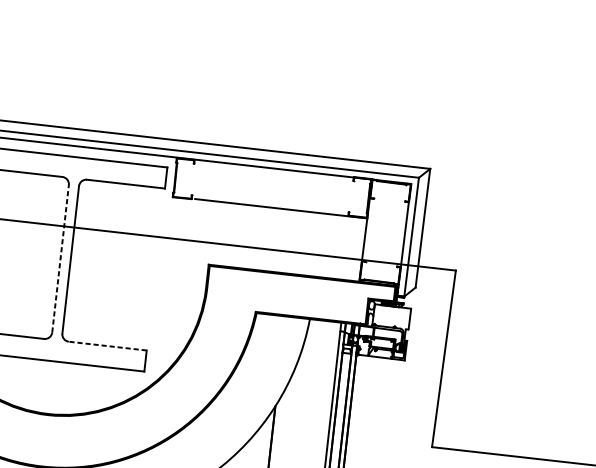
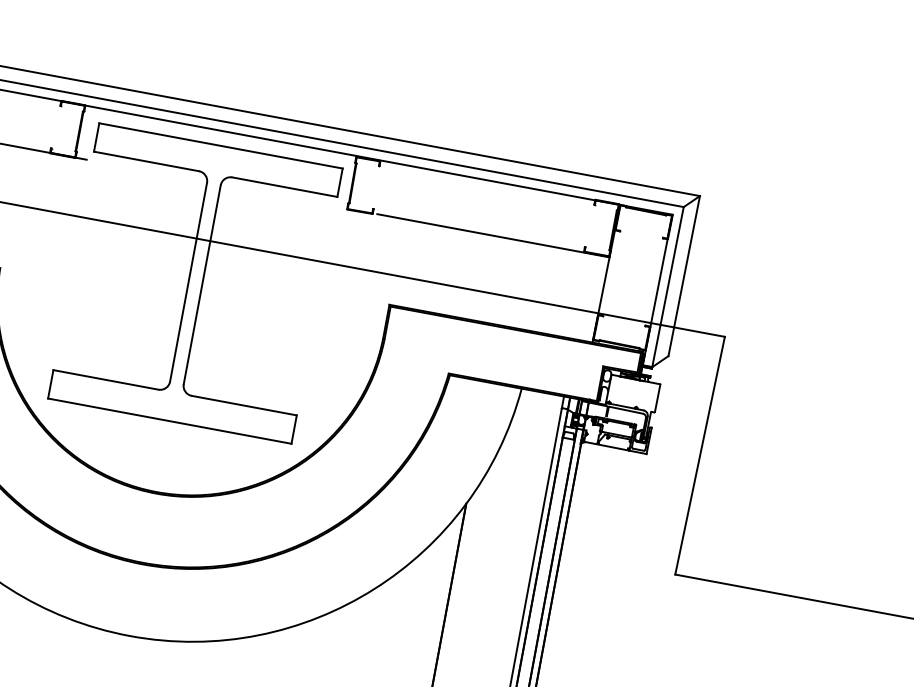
line: (60, 258) -> (188, 281), dashed -> solid
line: (107, 346) -> (243, 405), dashed -> solid

